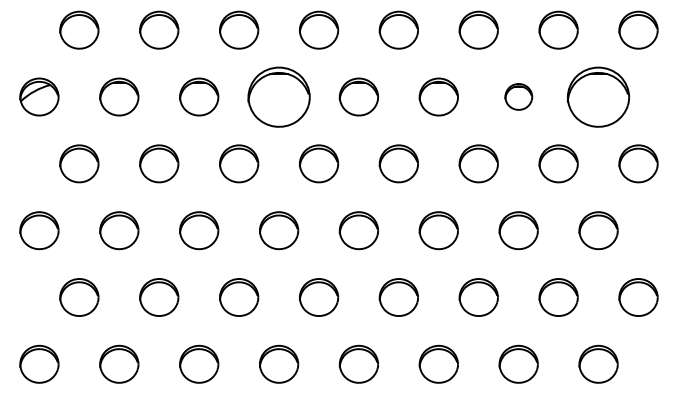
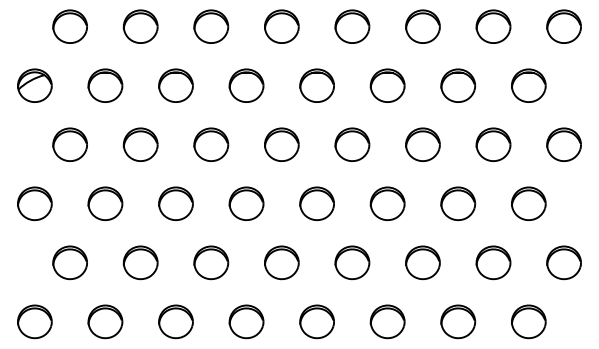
part: (278, 96) -> (246, 85), size x0.62
part: (519, 96) -> (458, 85), size x1.43
part: (598, 96) -> (528, 85), size x0.62

